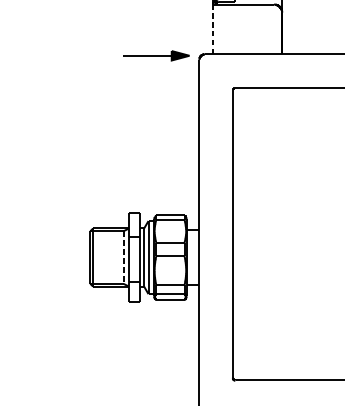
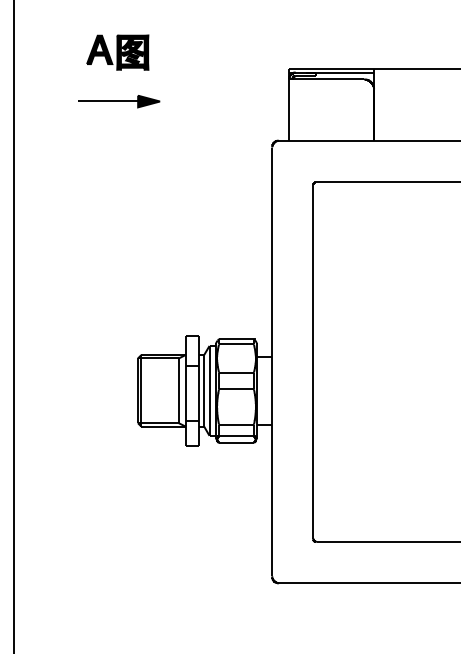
line: (213, 29) -> (289, 110), dashed -> solid
part: (156, 55) -> (119, 101), moved
line: (123, 258) -> (178, 391), dashed -> solid

